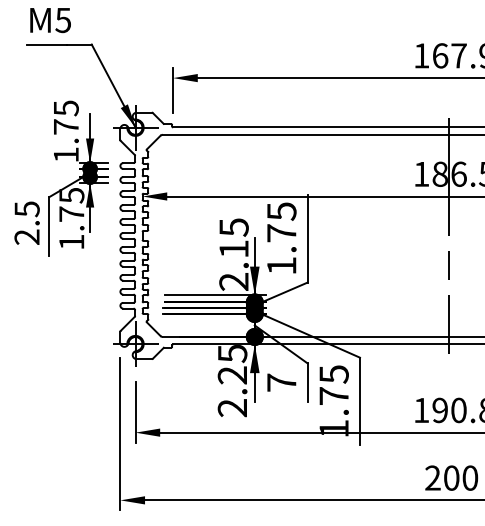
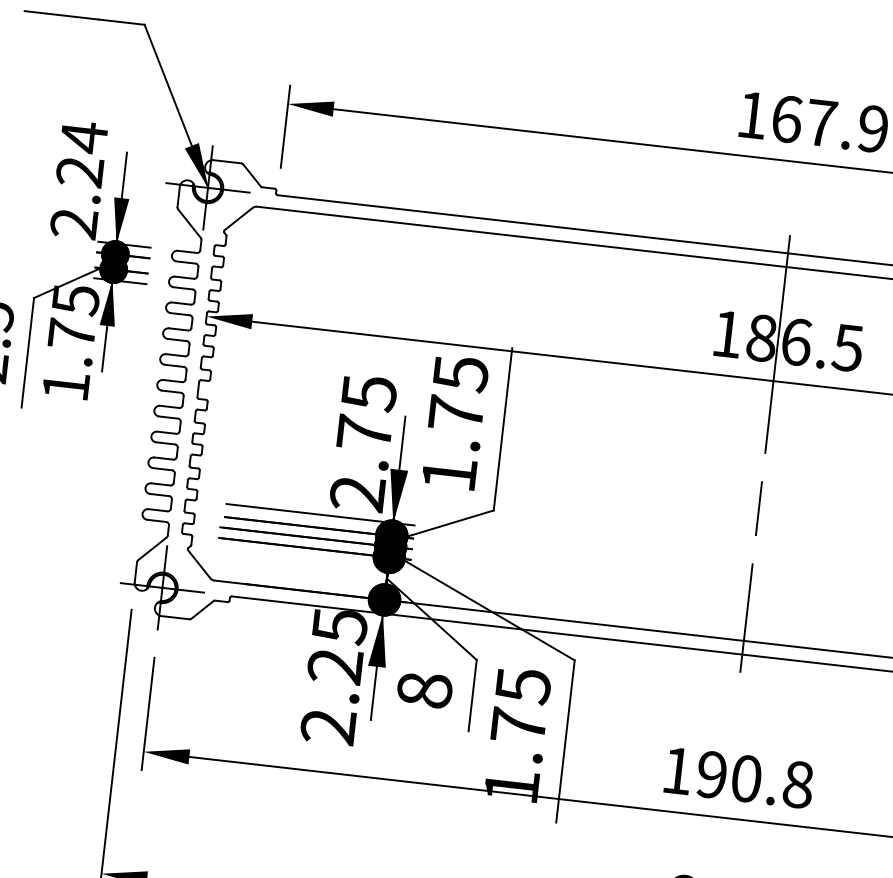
text: (65, 131) -> (77, 180), 1.75 -> 2.24
text: (233, 249) -> (363, 433), 2.15 -> 2.75
text: (281, 382) -> (424, 689), 7 -> 8

